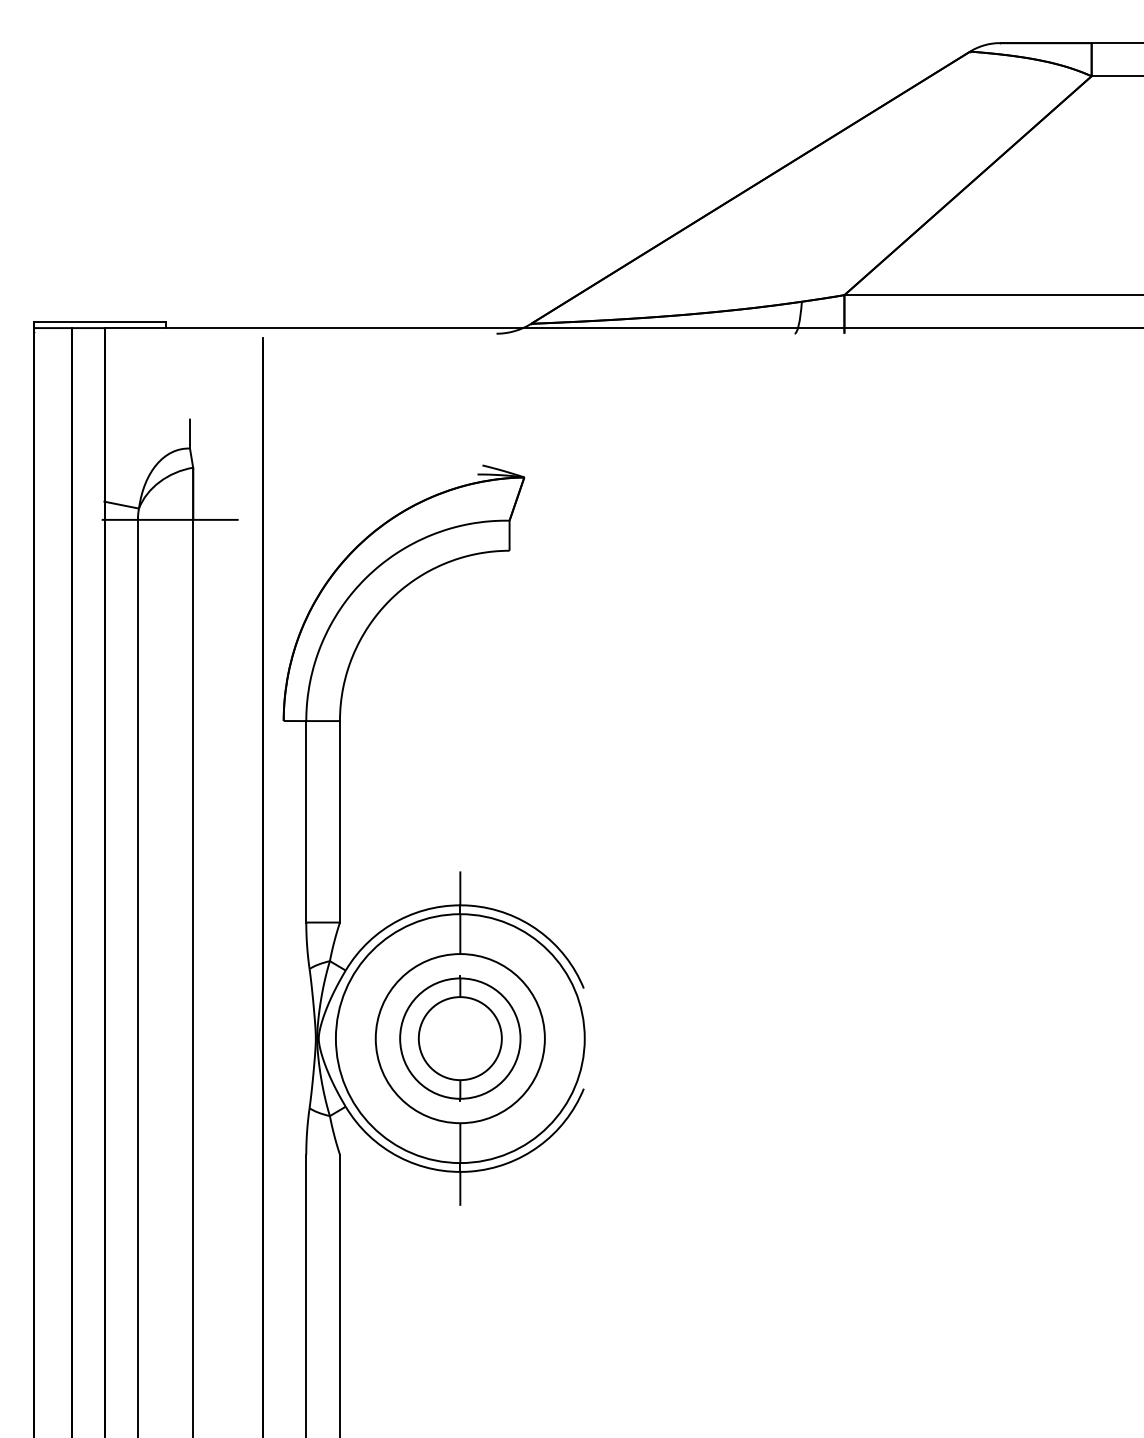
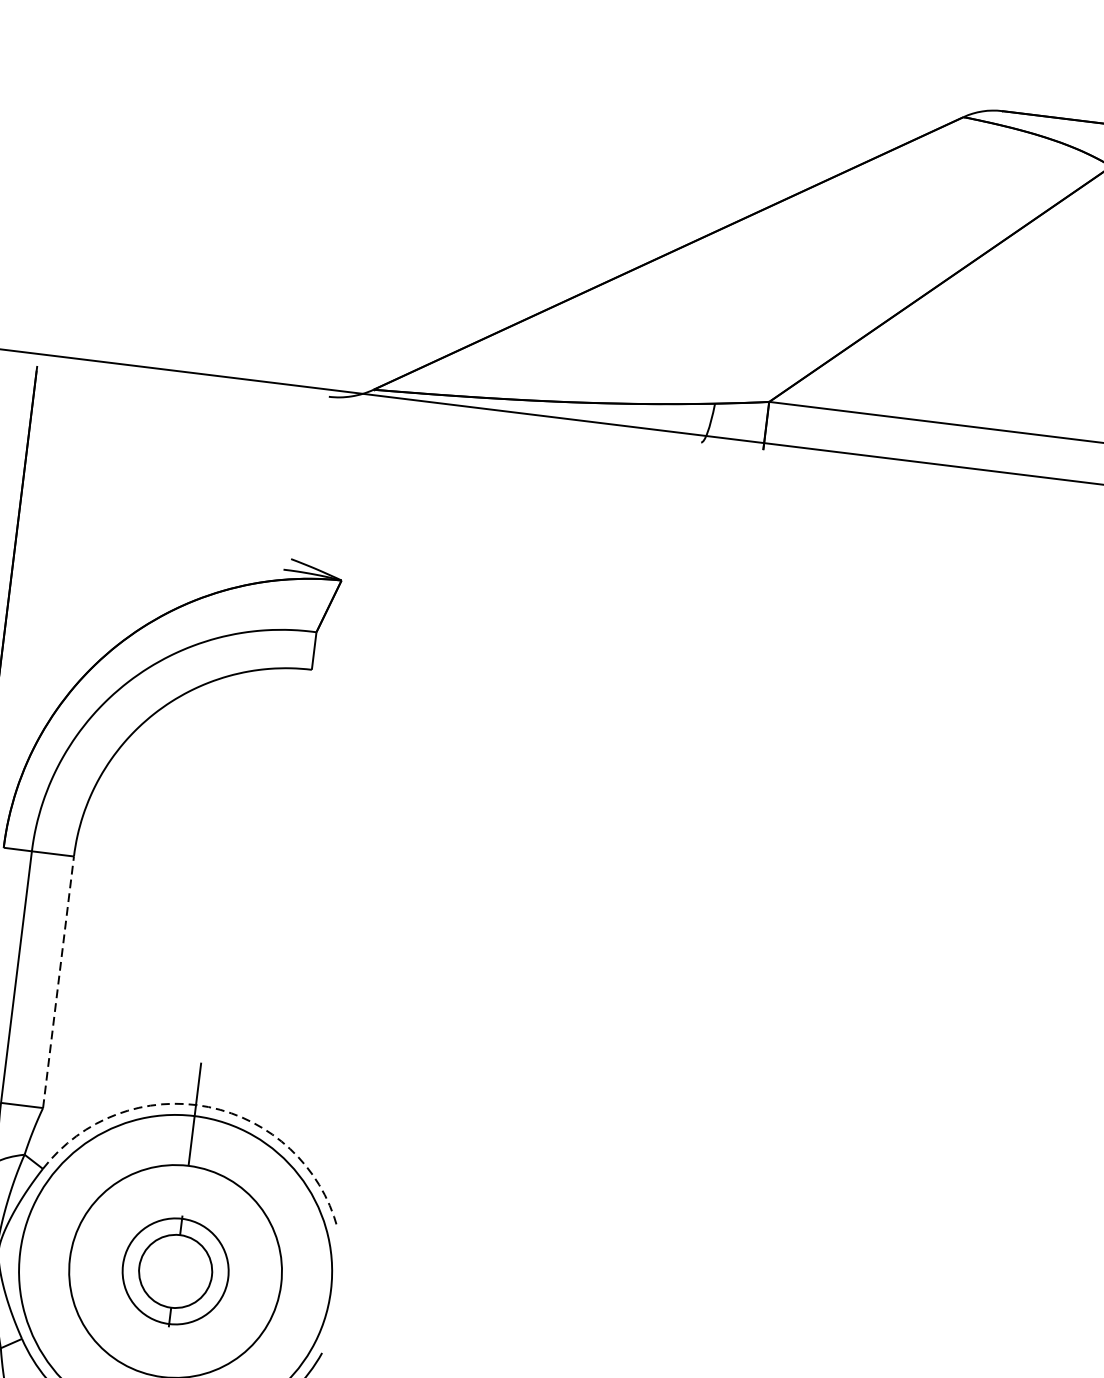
line: (339, 821) -> (57, 981), solid -> dashed
arc: (470, 905) -> (208, 1106), solid -> dashed
part: (460, 1038) -> (175, 1271), size x0.7

